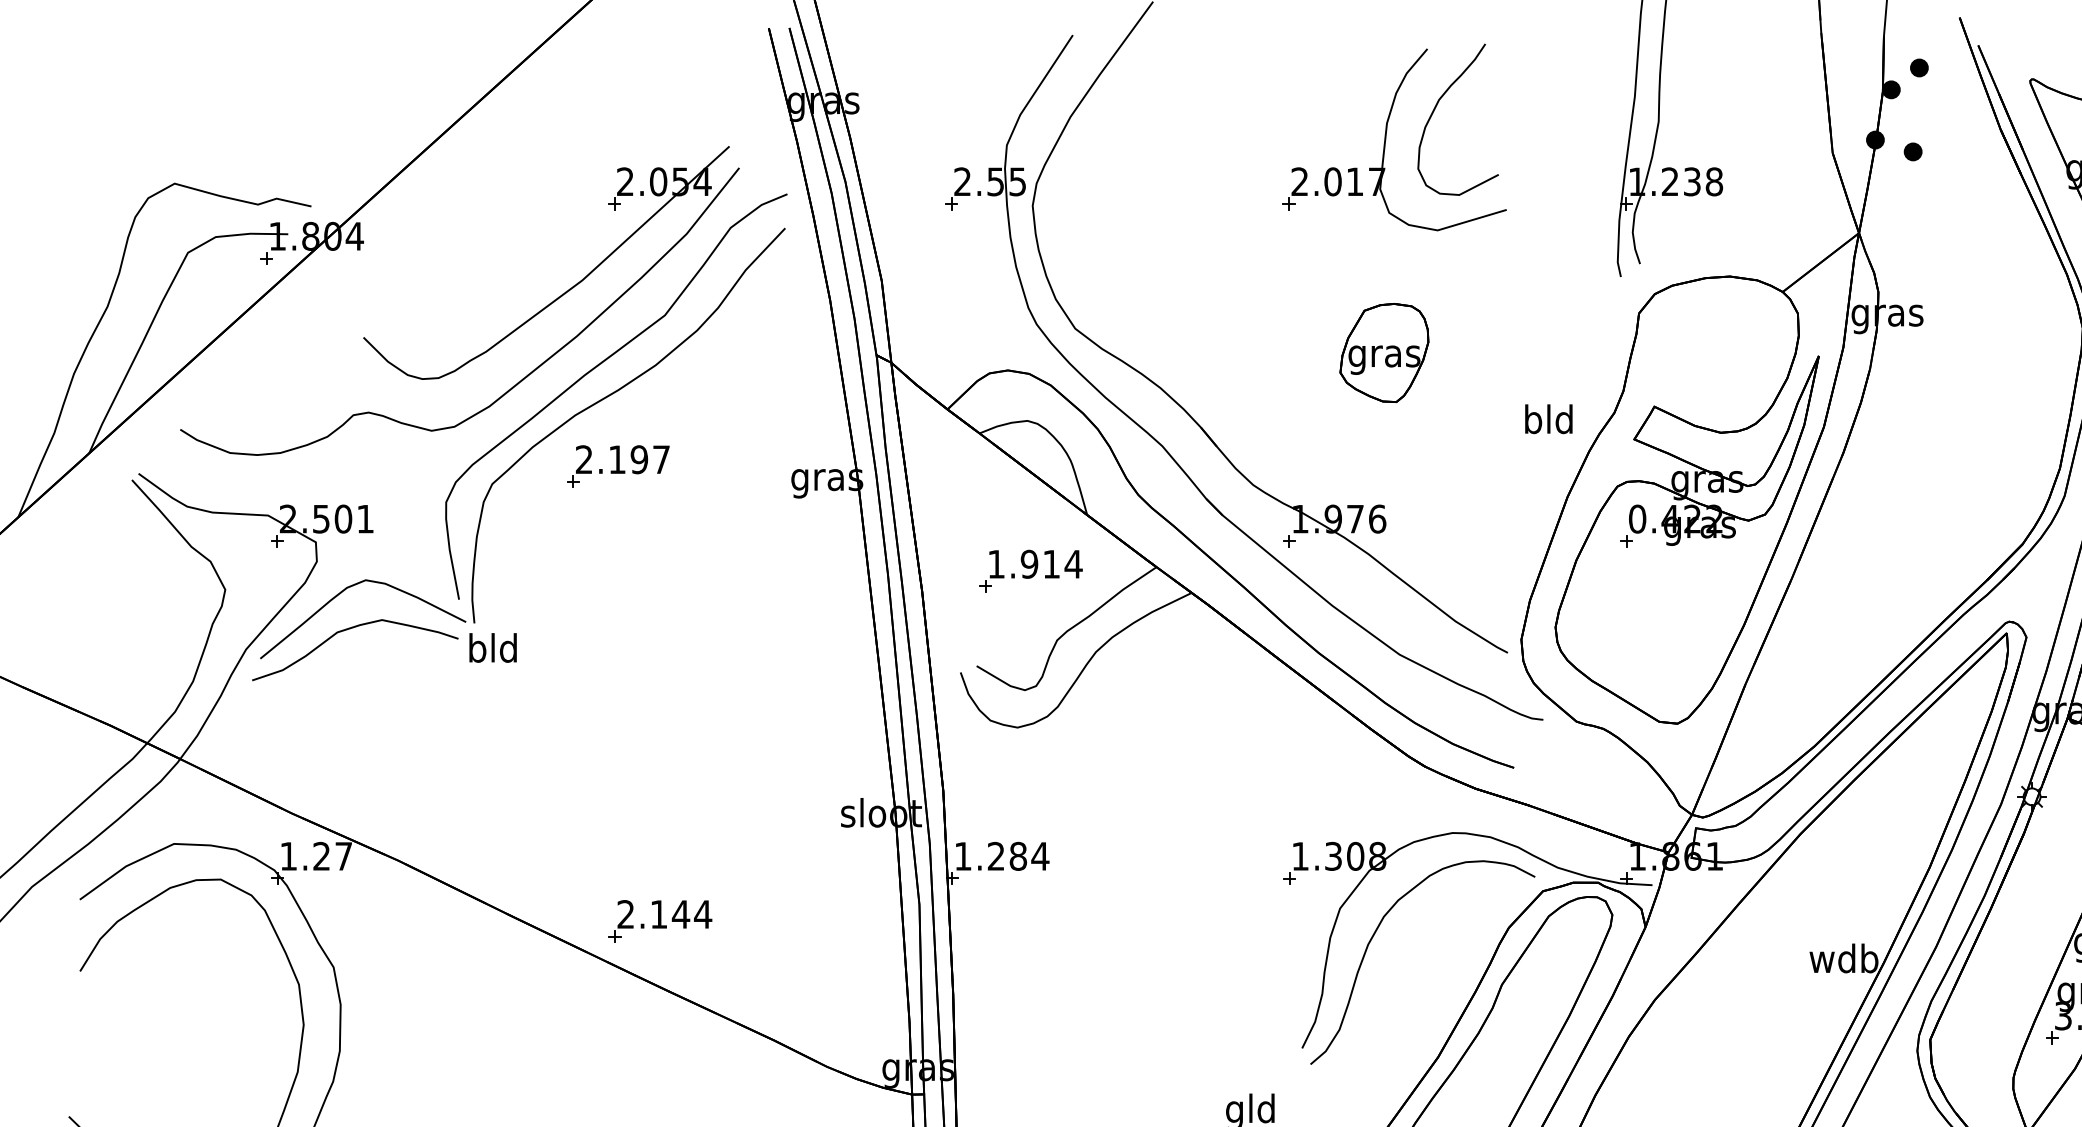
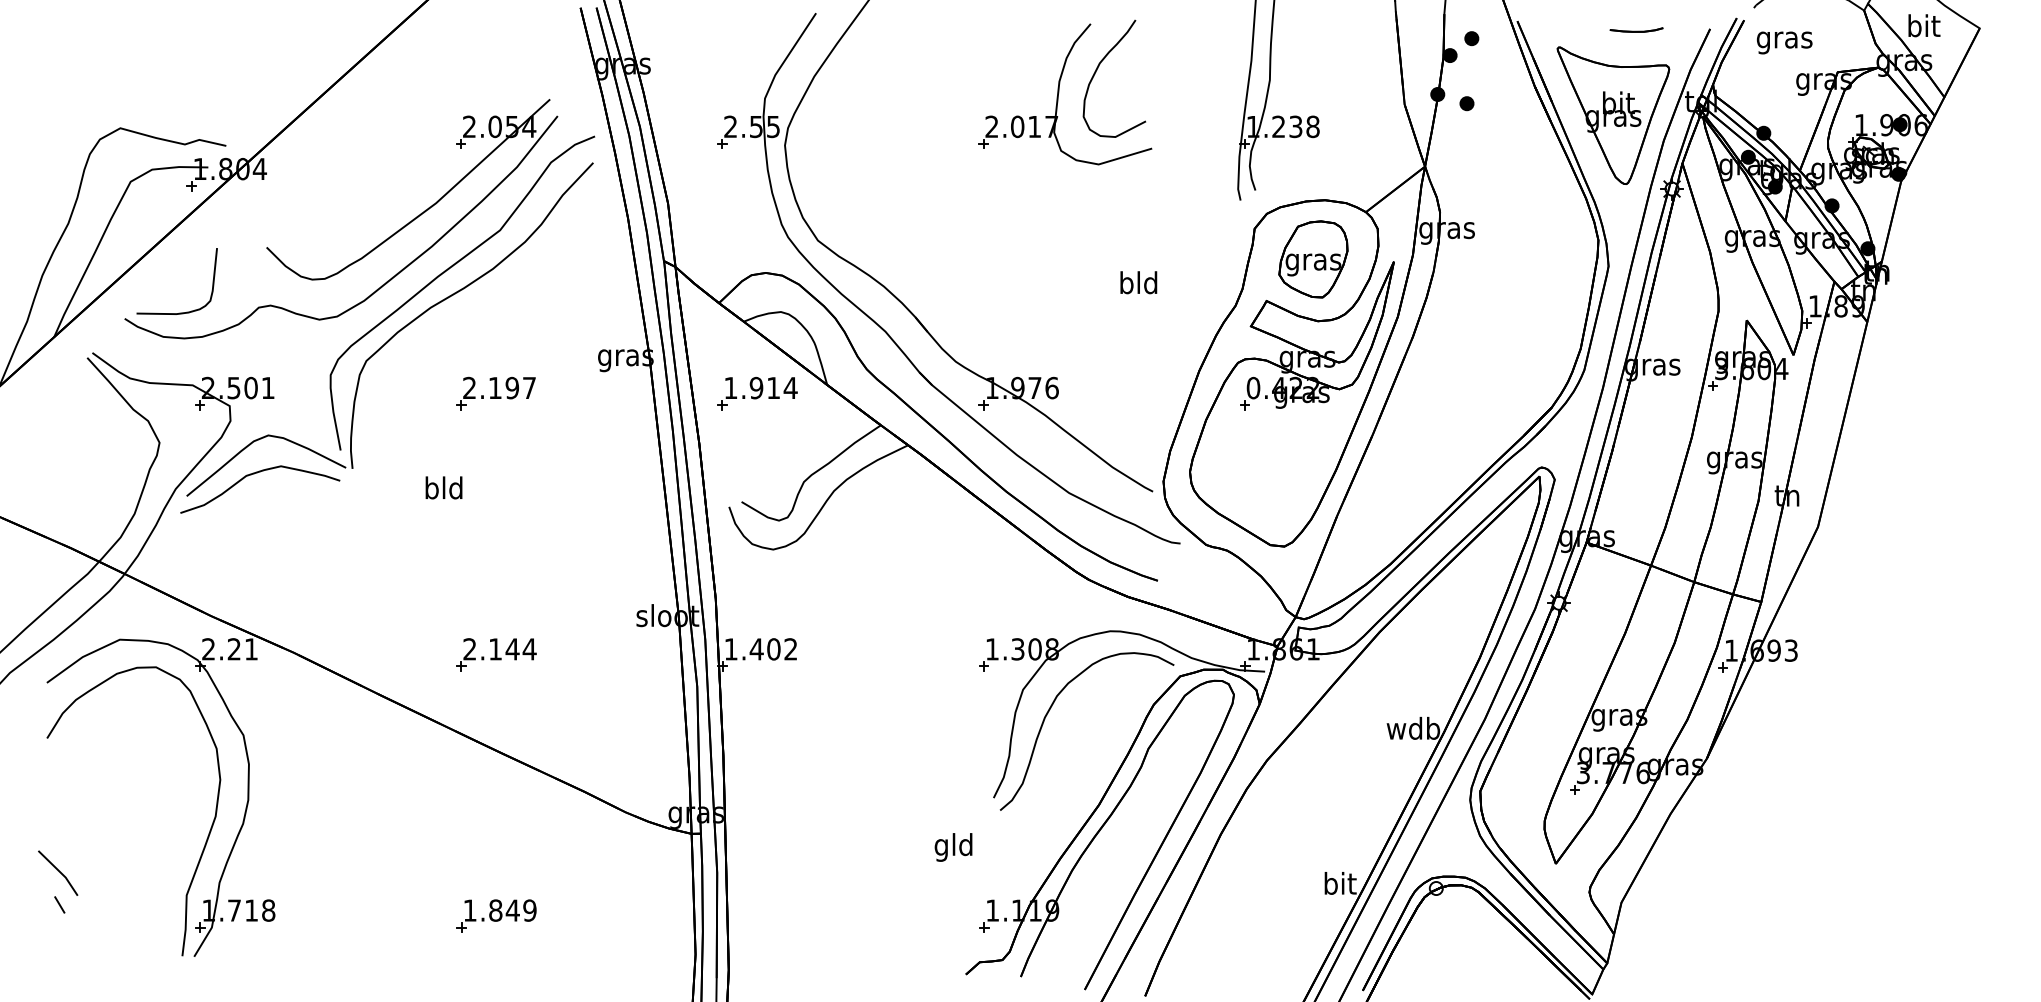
part: (1384, 353) -> (1313, 259), moved
text: (1548, 418) -> (1138, 282), moved
curve: (251, 421) -> (179, 312), added
part: (617, 466) -> (495, 393), moved
part: (1030, 571) -> (757, 393), moved
text: (492, 647) -> (443, 487), moved
text: (315, 856) -> (229, 649), 1.27 -> 2.21
text: (1017, 856) -> (773, 649), 1.284 -> 1.402
part: (660, 921) -> (496, 654), moved

